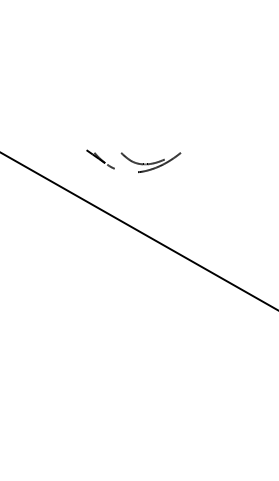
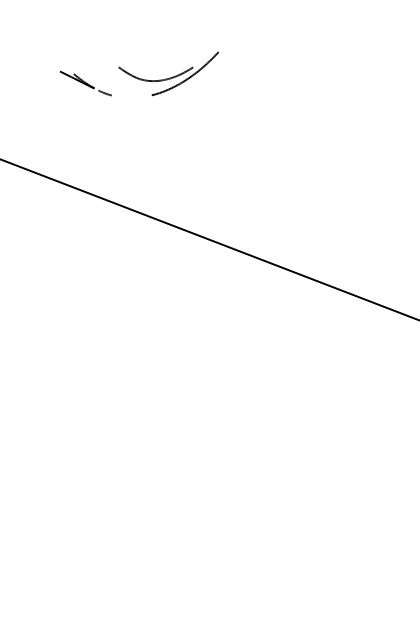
part: (133, 161) -> (141, 78), moved

